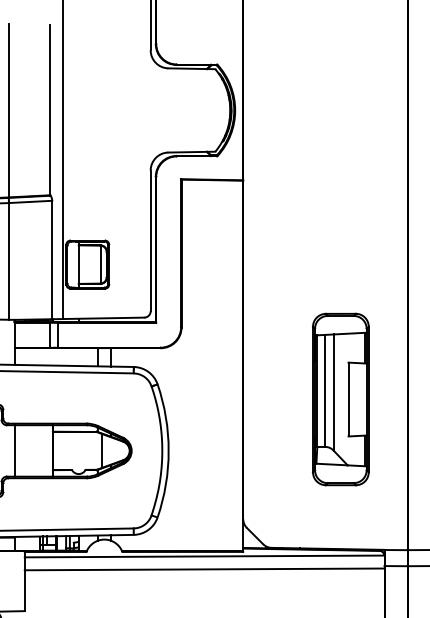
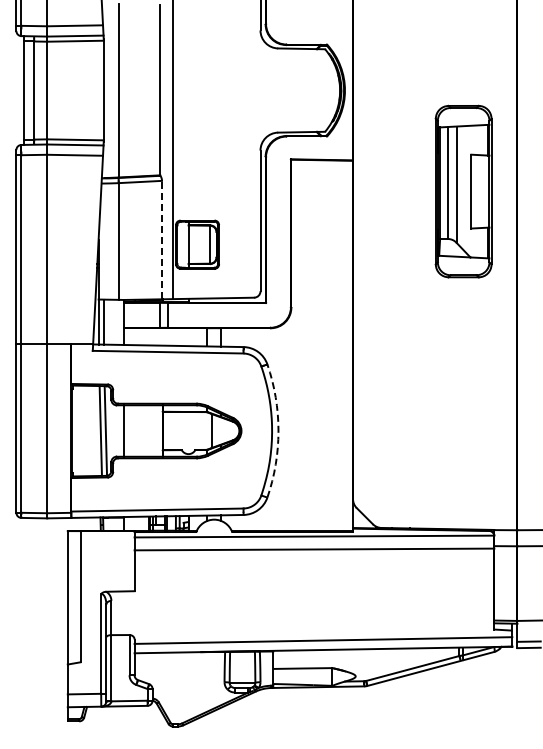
line: (52, 259) -> (162, 239), solid -> dashed
part: (340, 399) -> (463, 191), moved
arc: (168, 451) -> (278, 431), solid -> dashed

